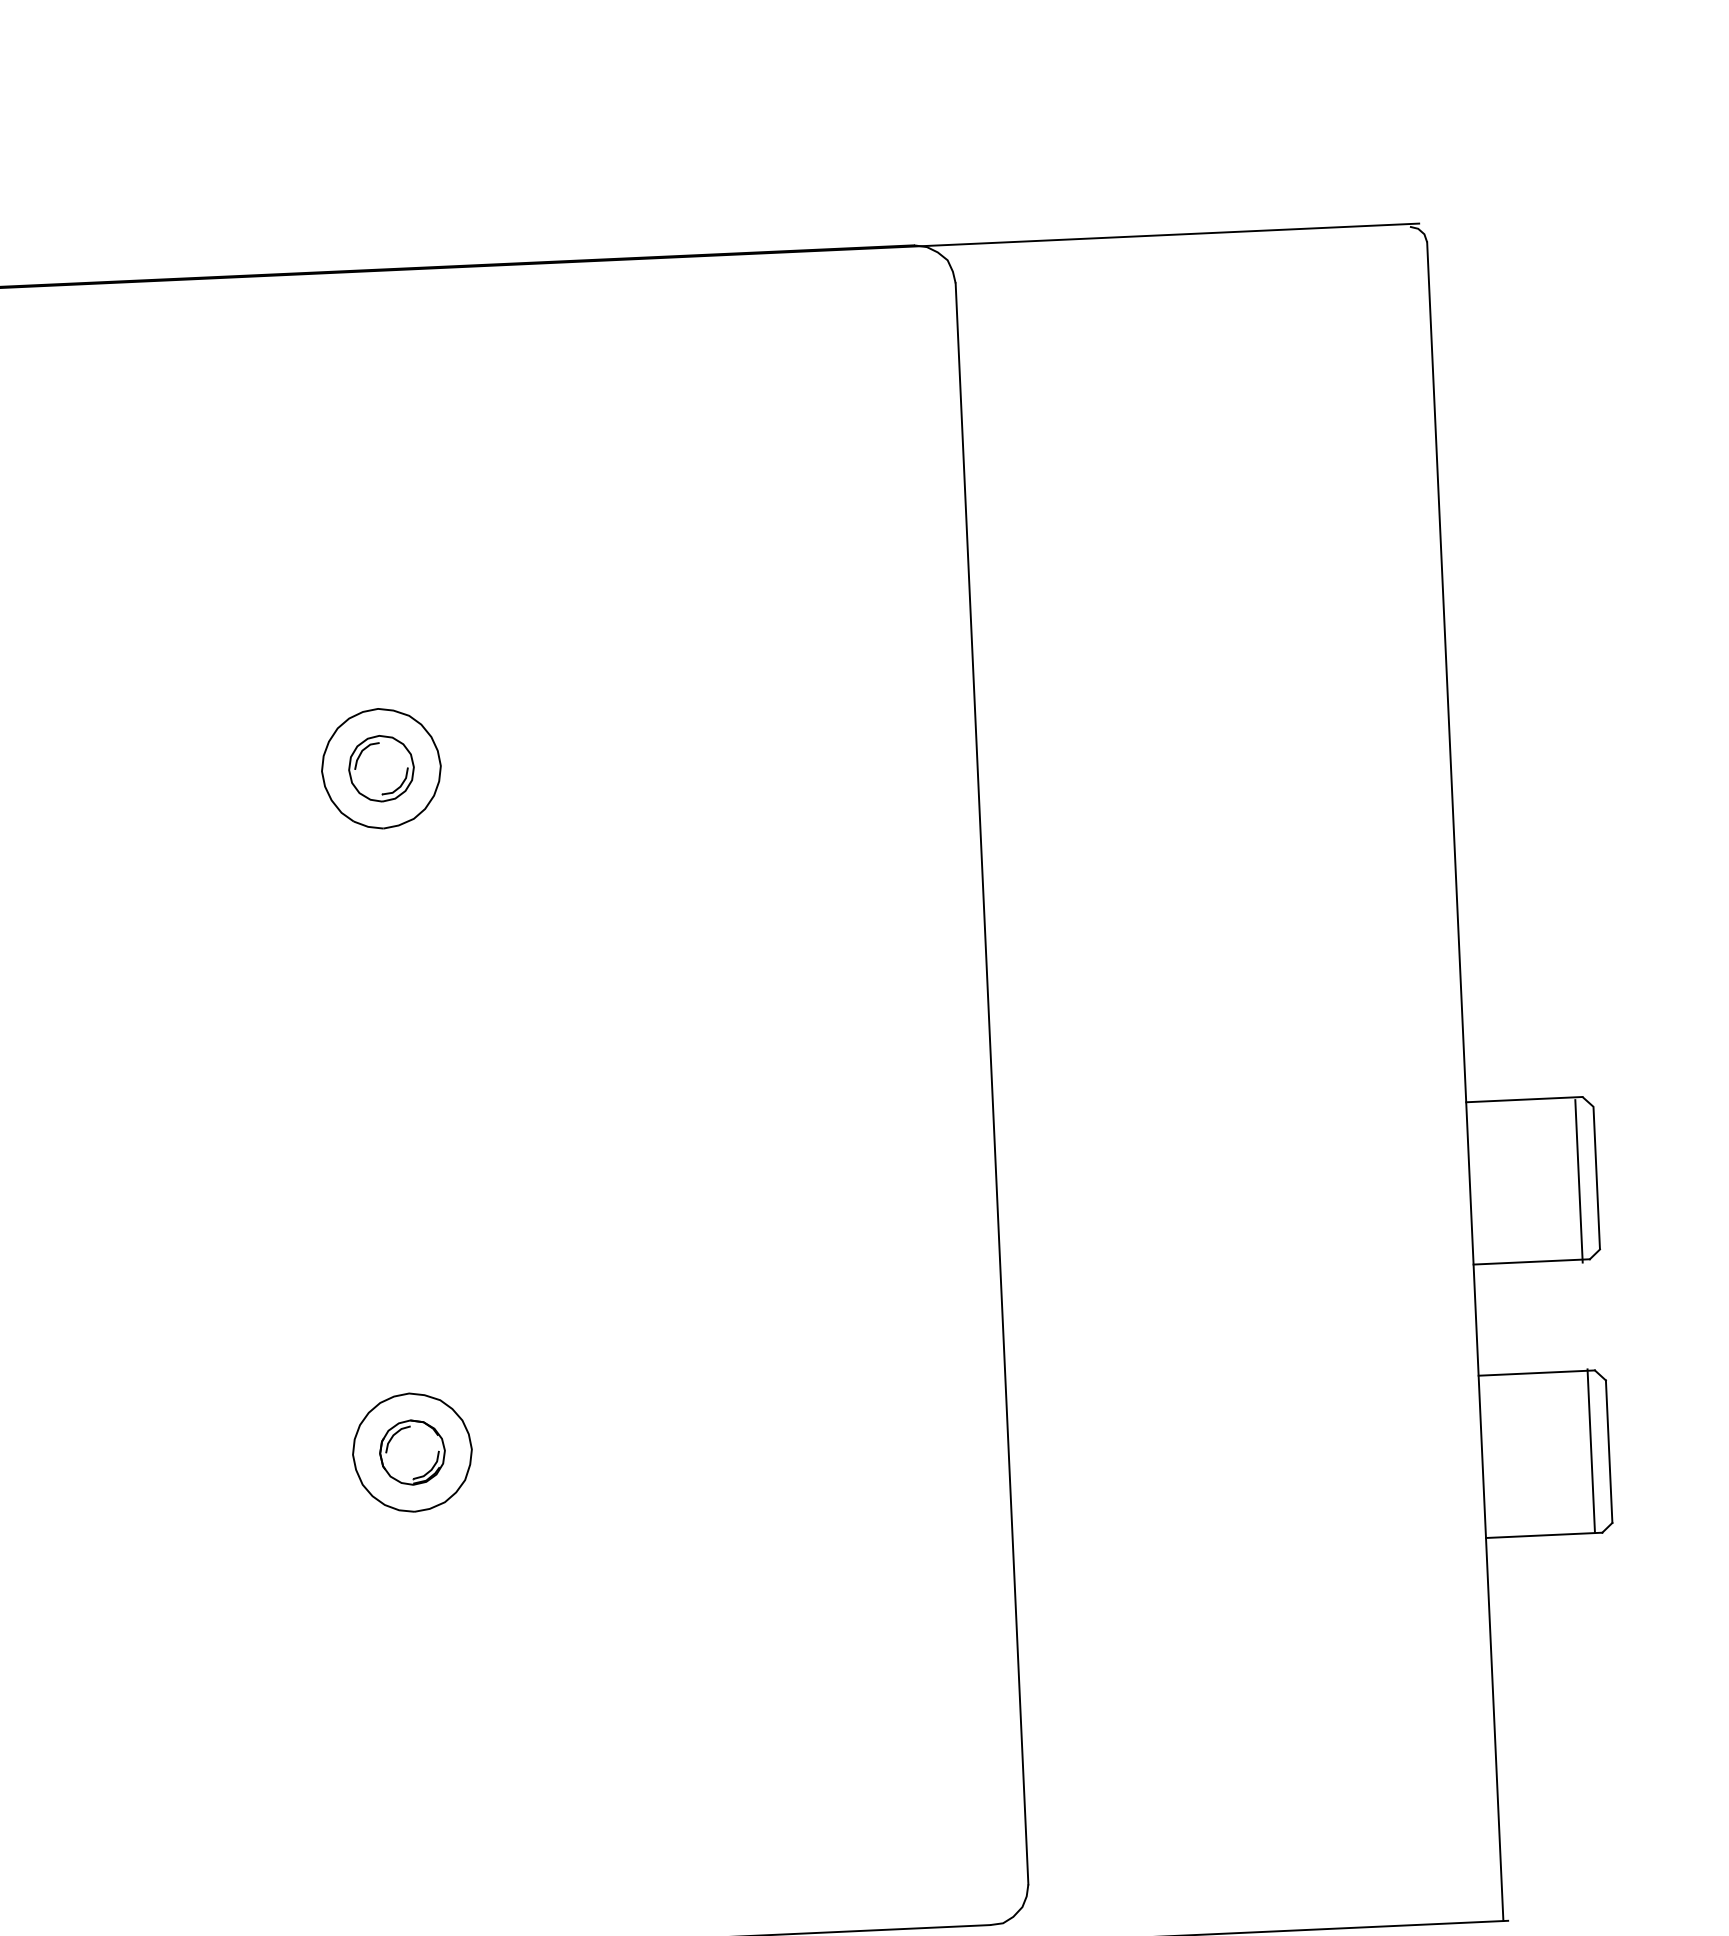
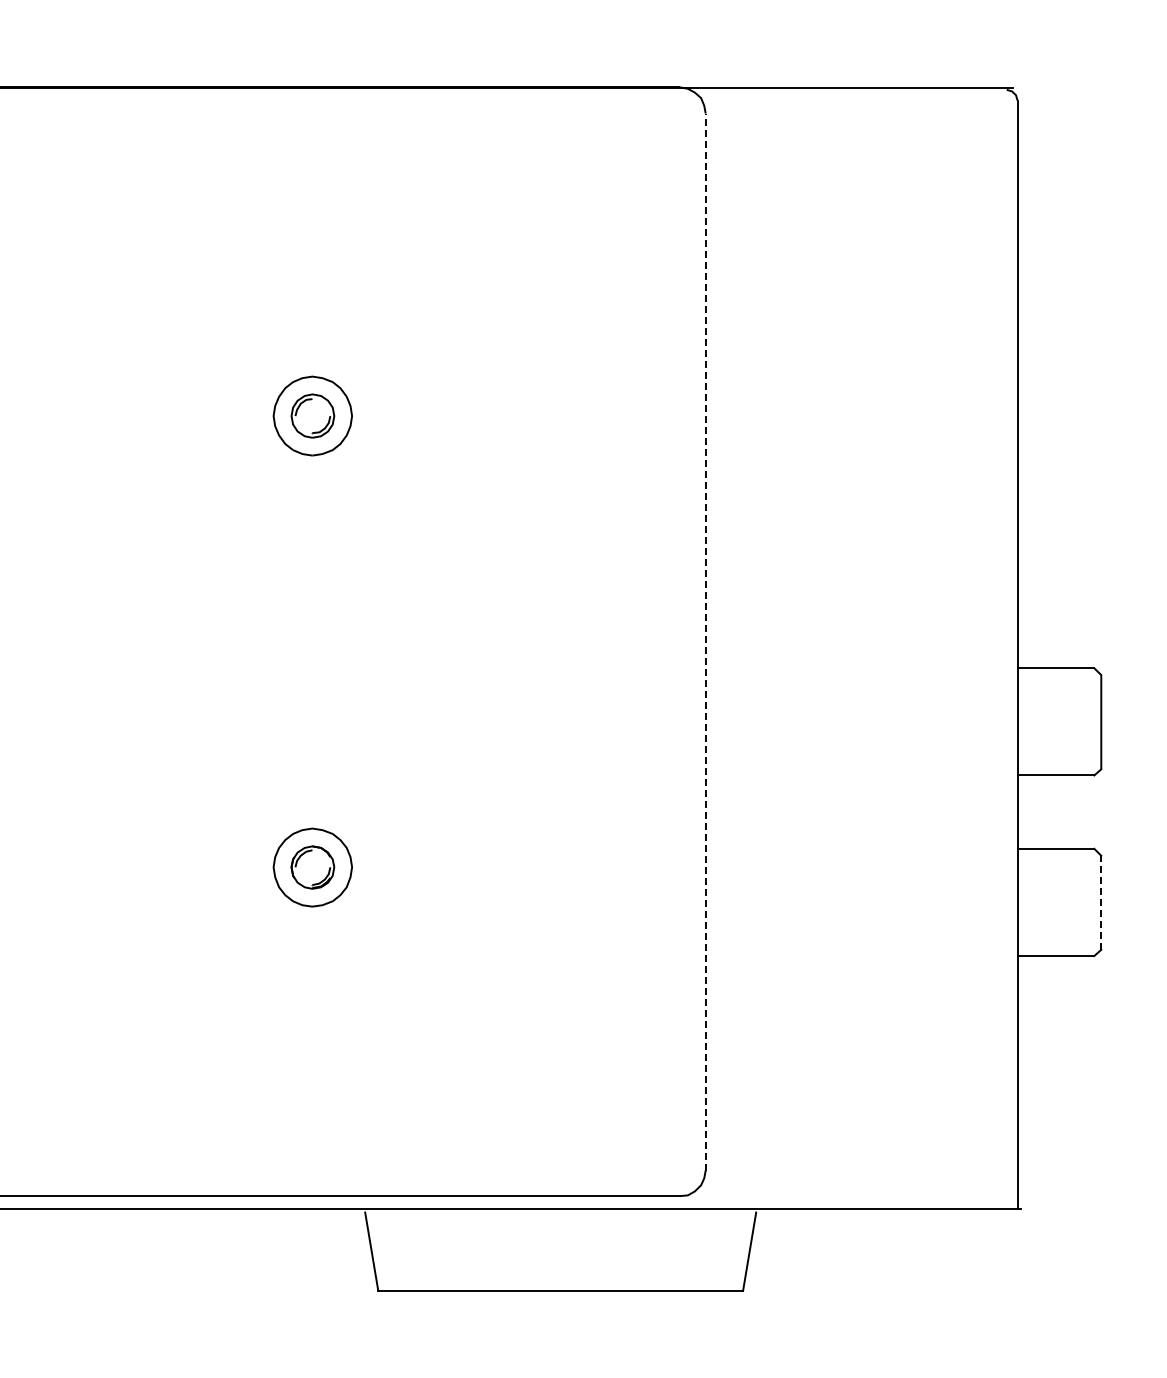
line: (991, 1083) -> (705, 641), solid -> dashed
line: (1578, 1180) -> (1089, 723), removed
line: (1591, 1450) -> (1089, 901), removed
line: (1609, 1451) -> (1101, 902), solid -> dashed

